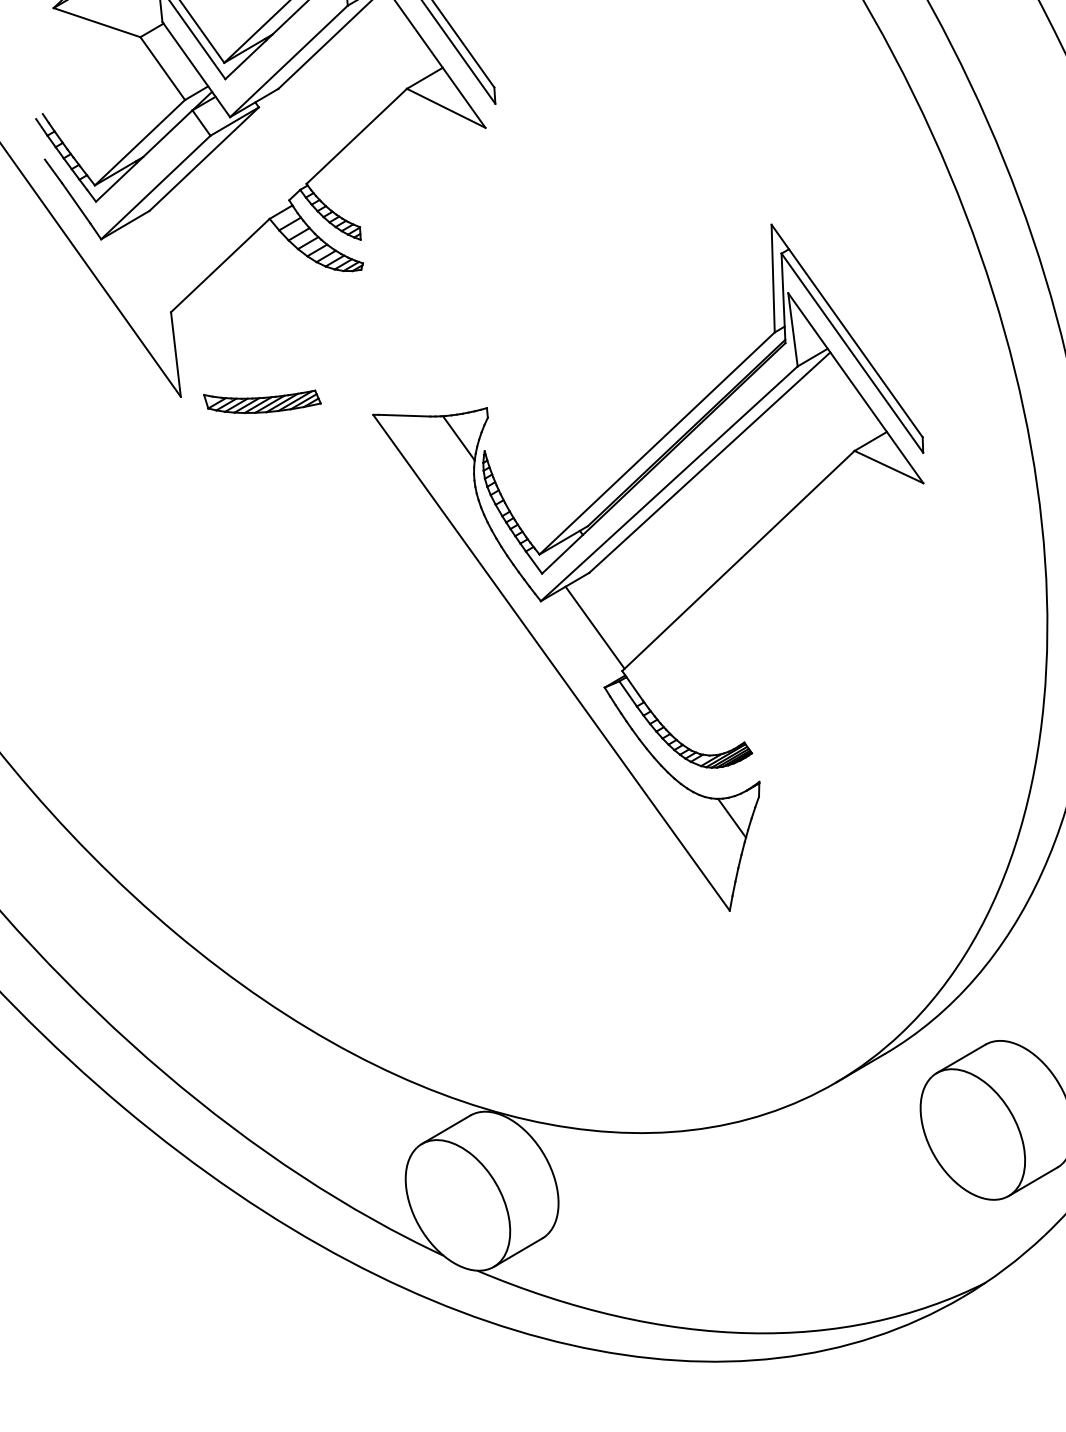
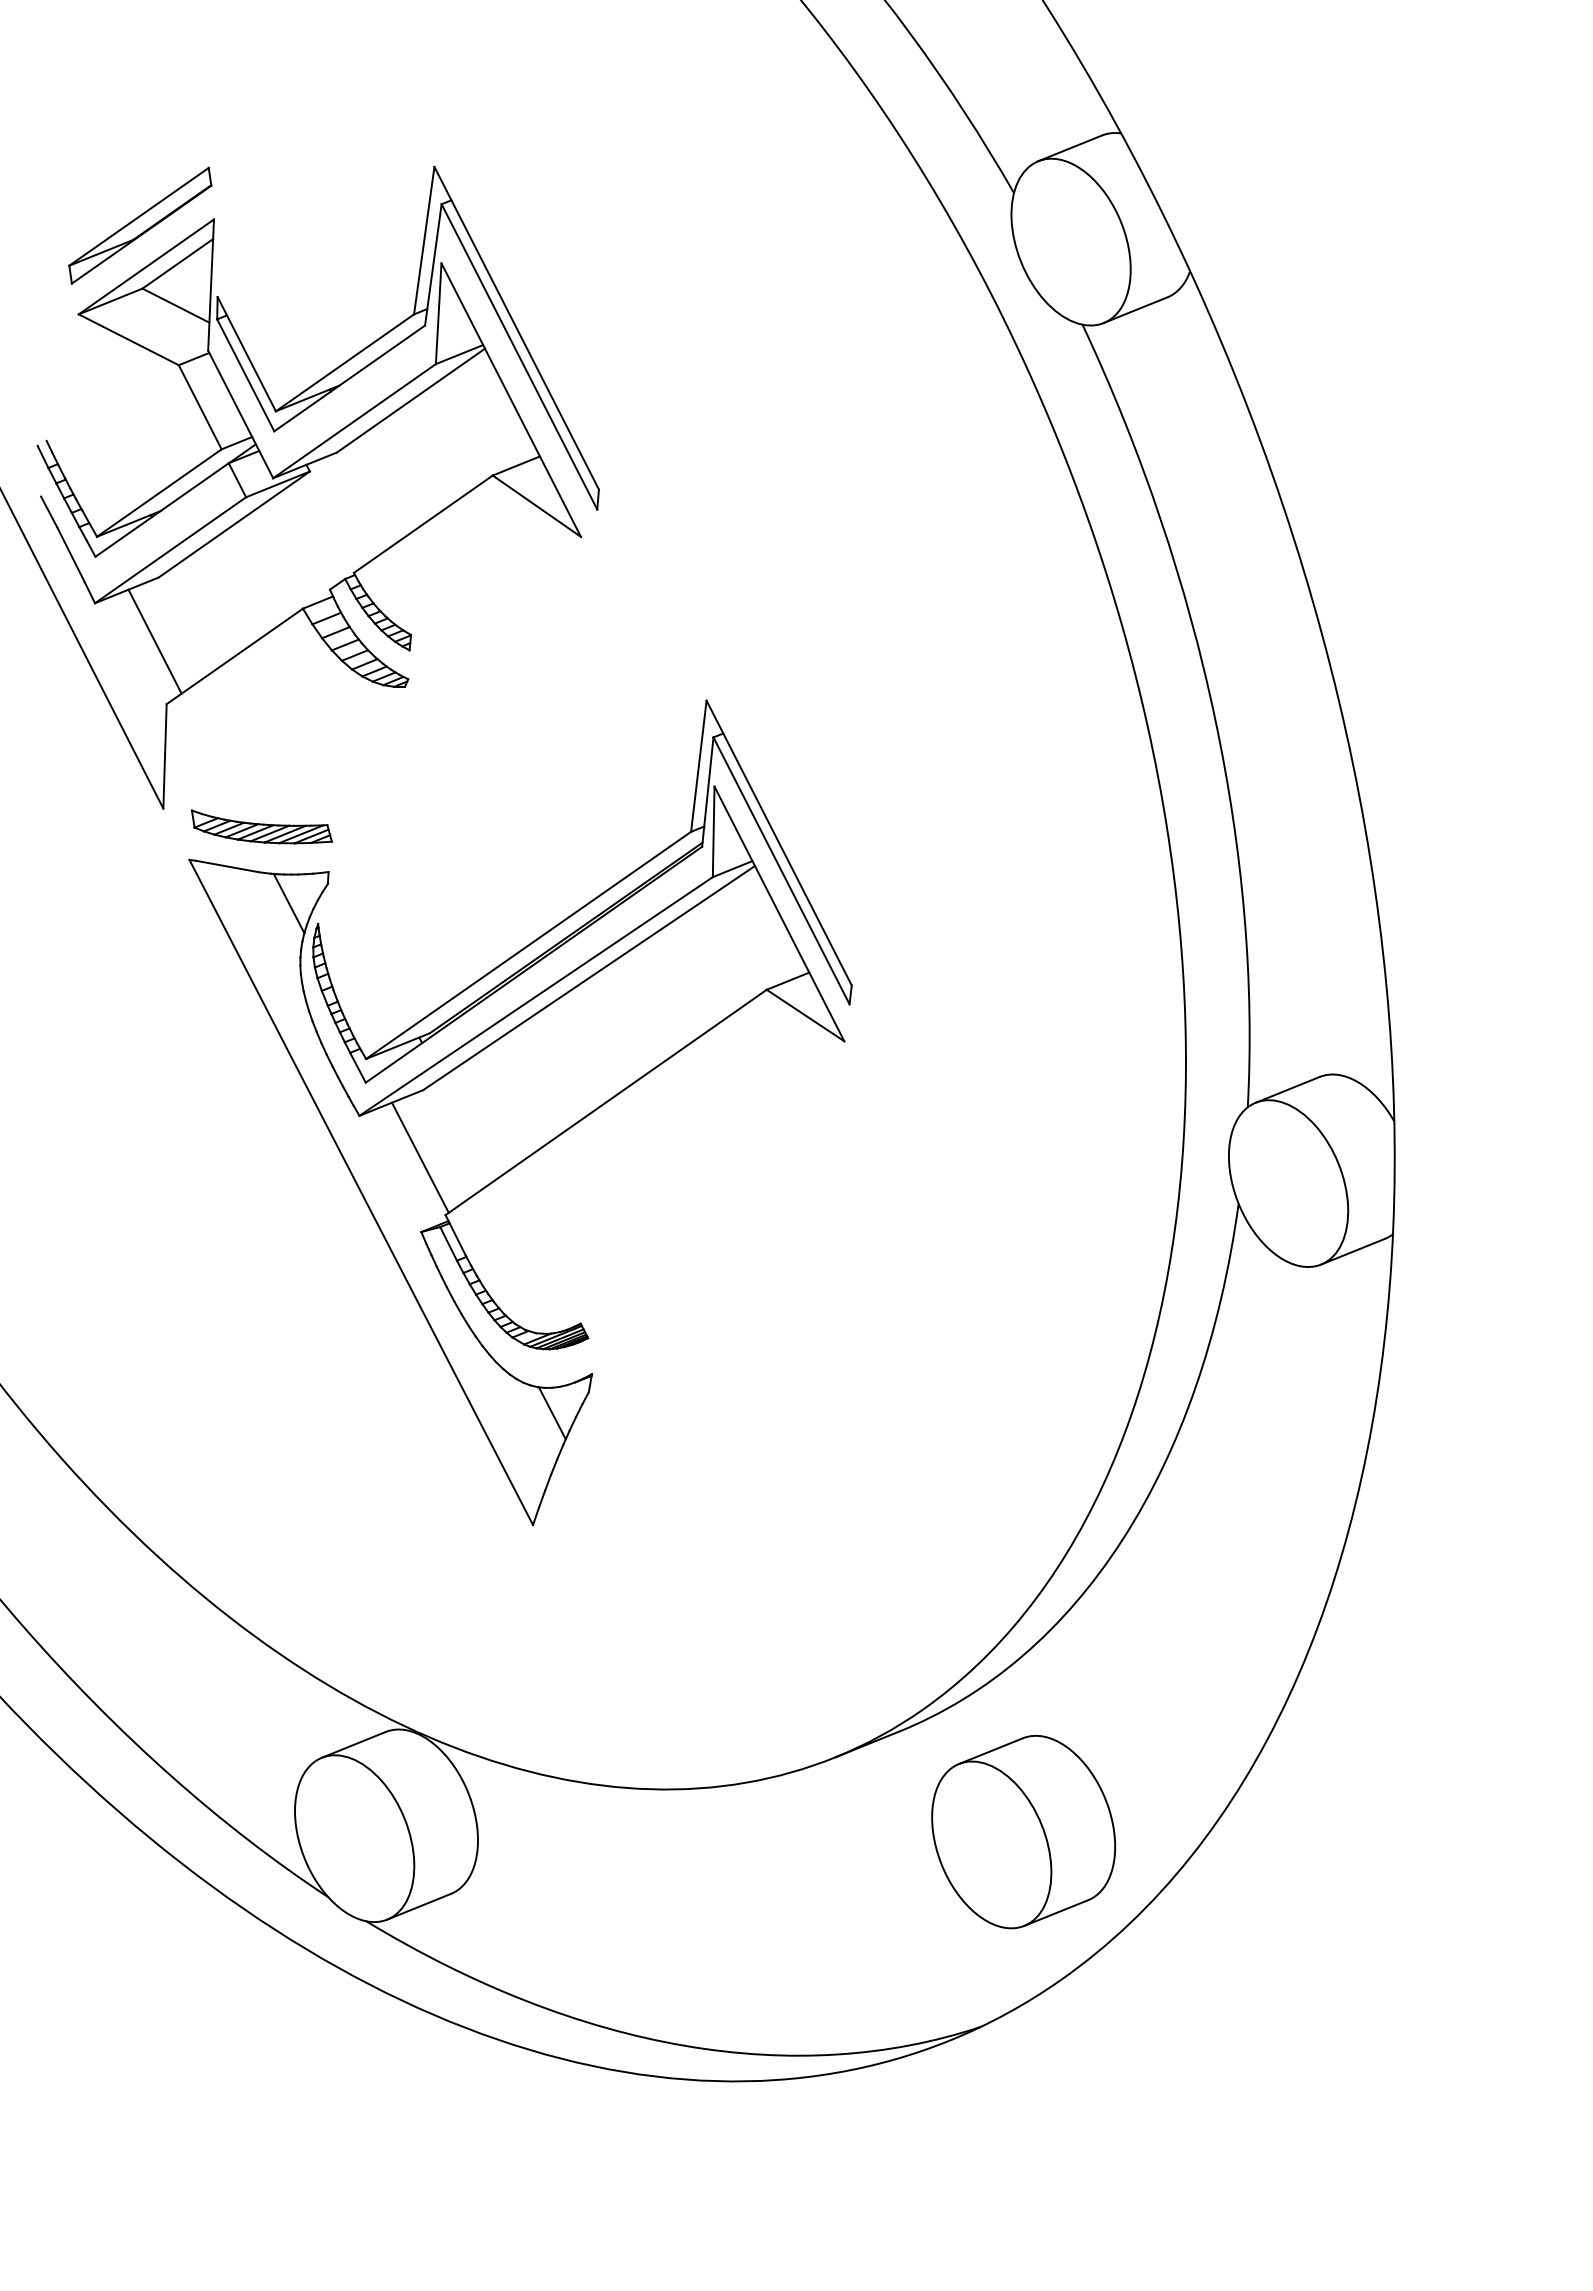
line: (153, 263) -> (154, 641), added
part: (670, 579) -> (520, 1112), moved

